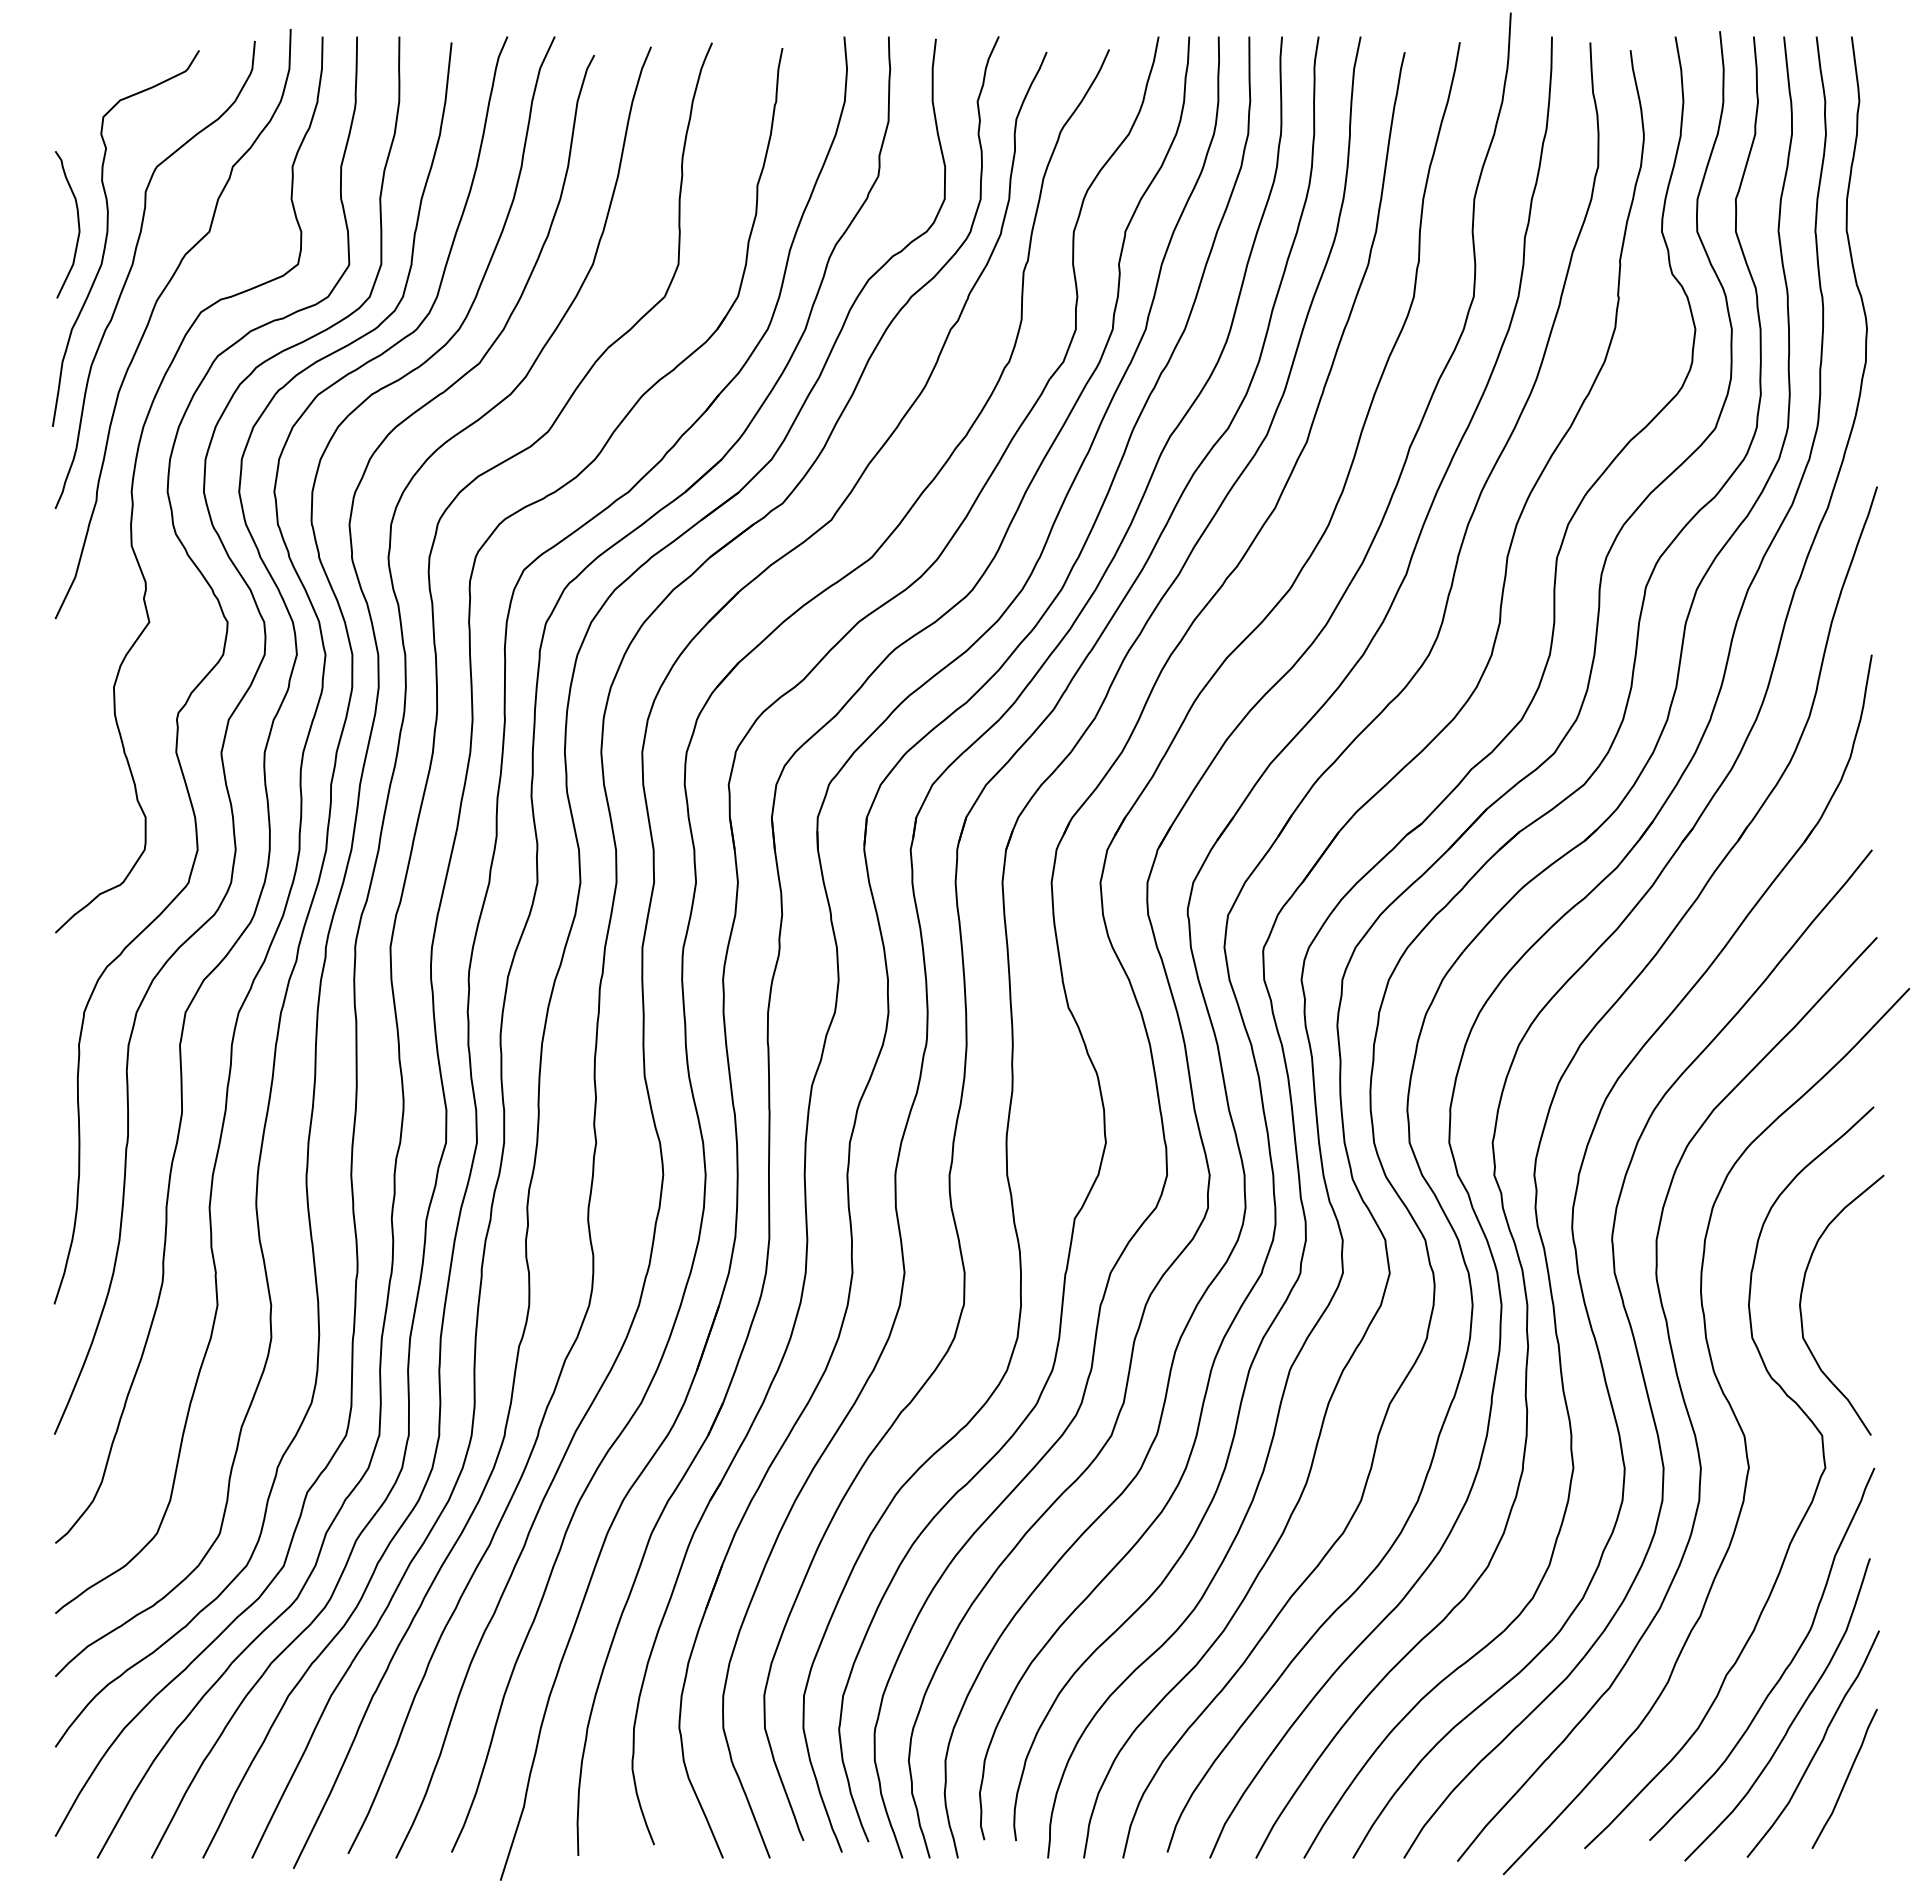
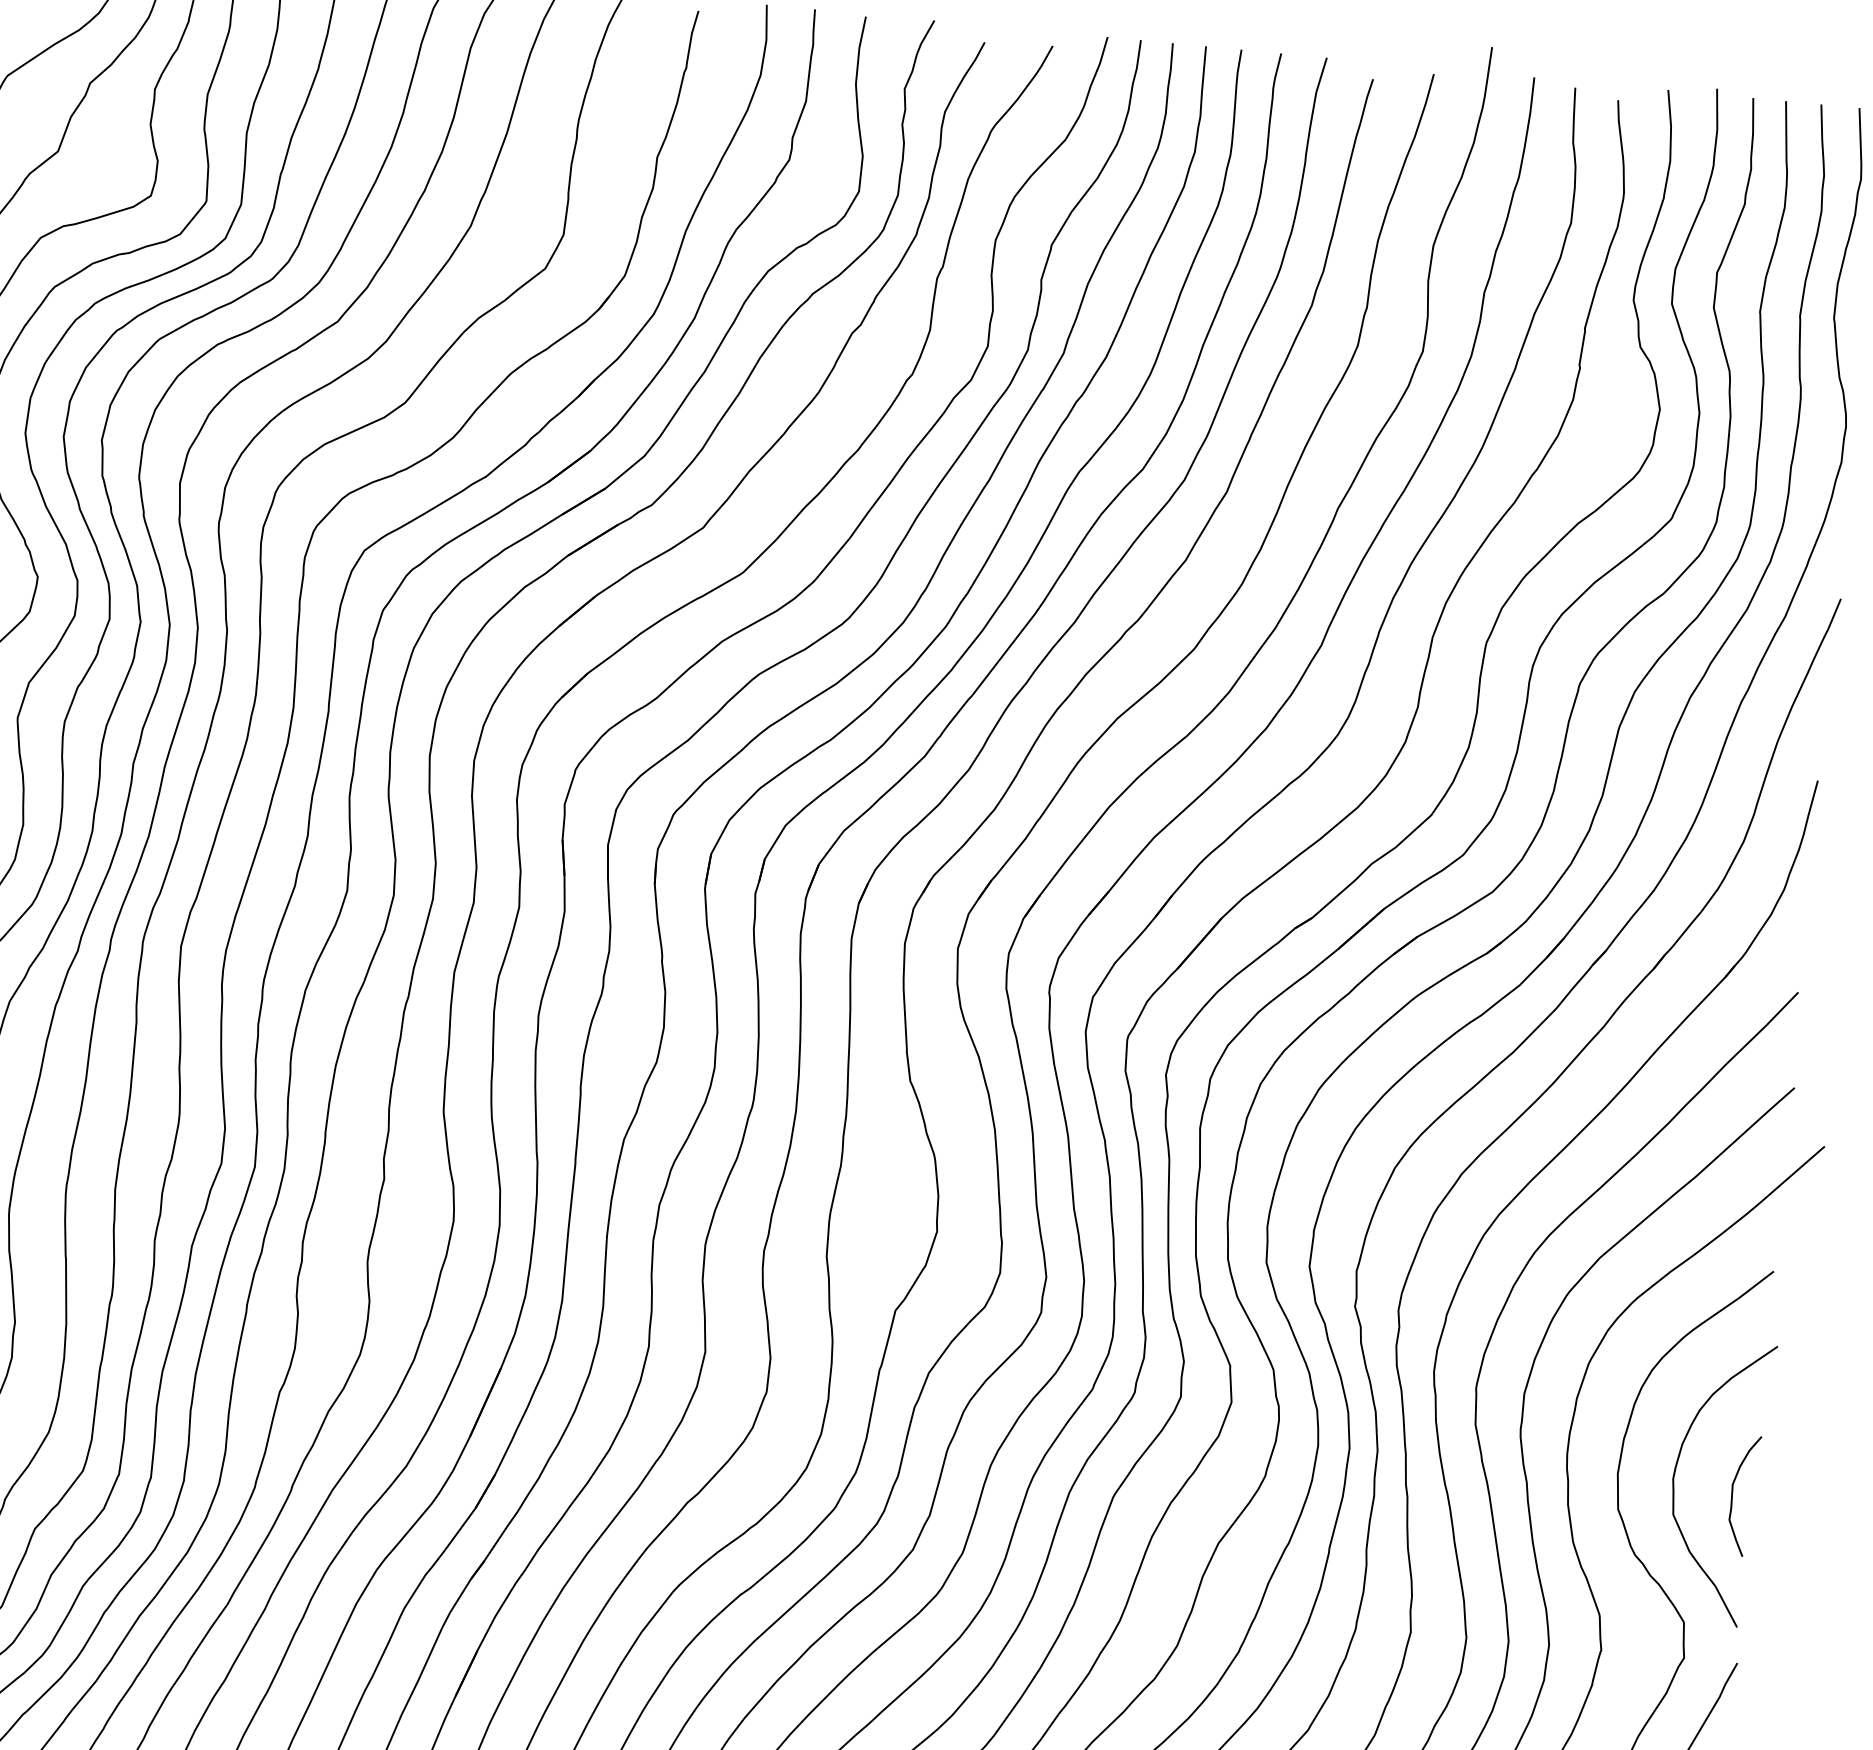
curve: (1856, 1316) -> (1733, 1496), added

